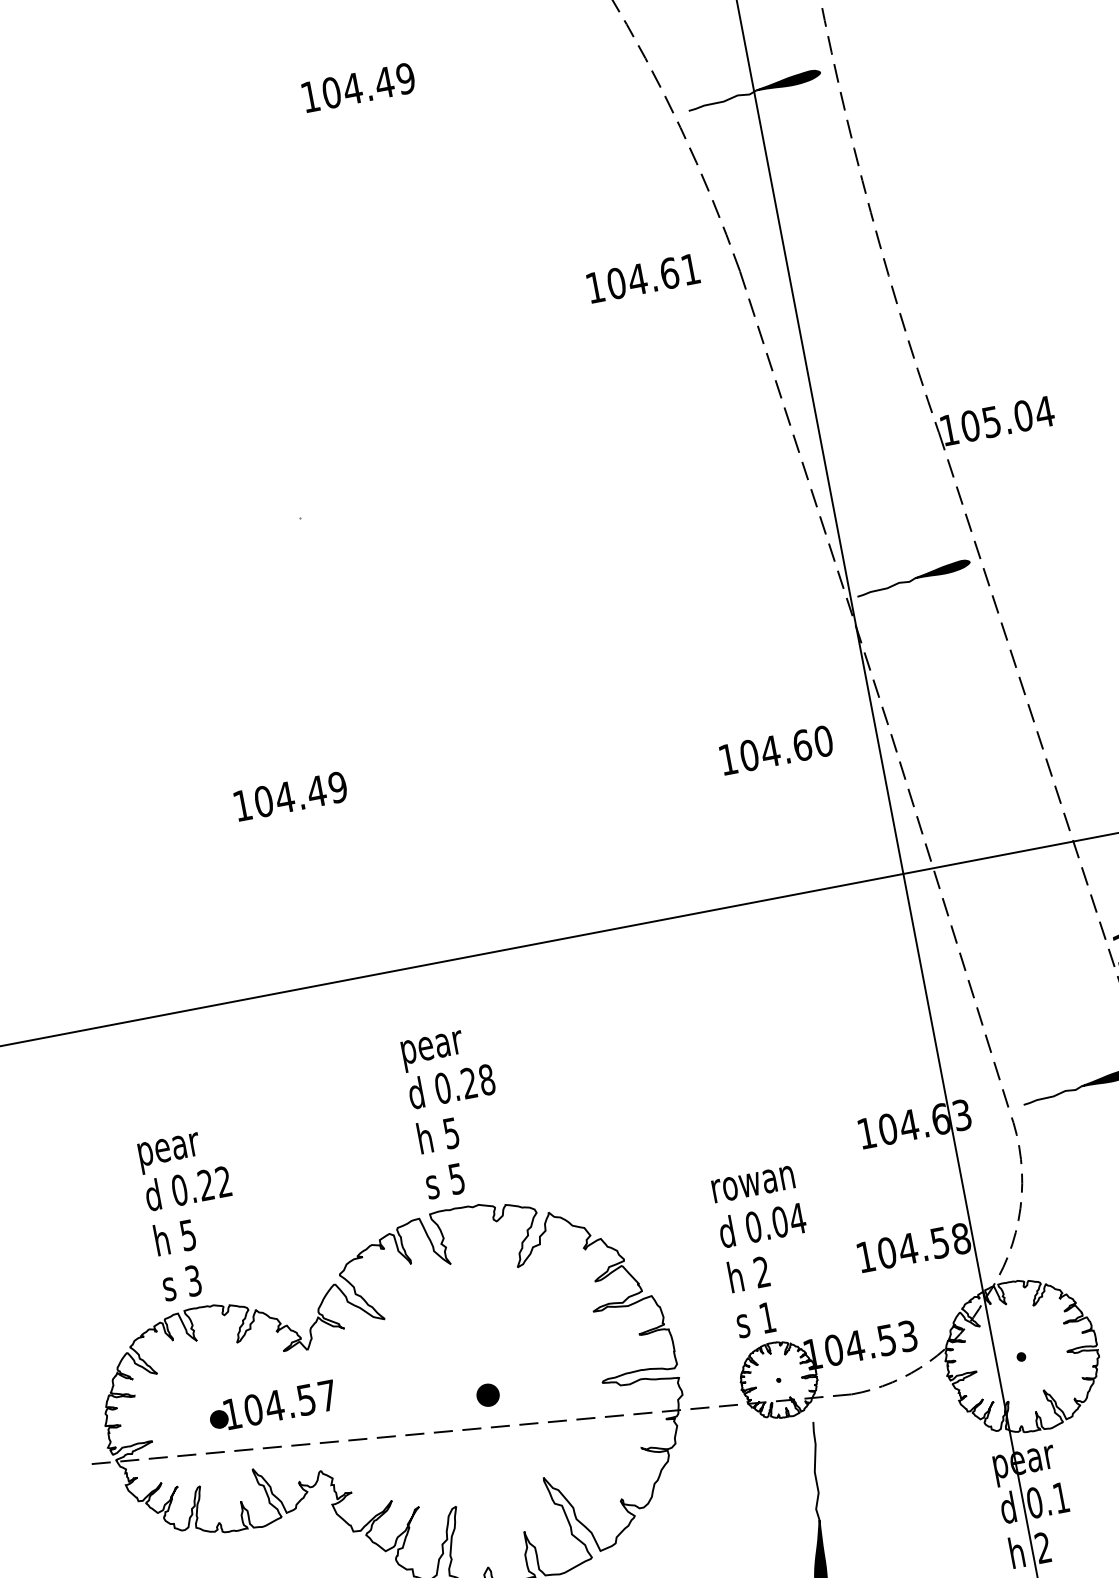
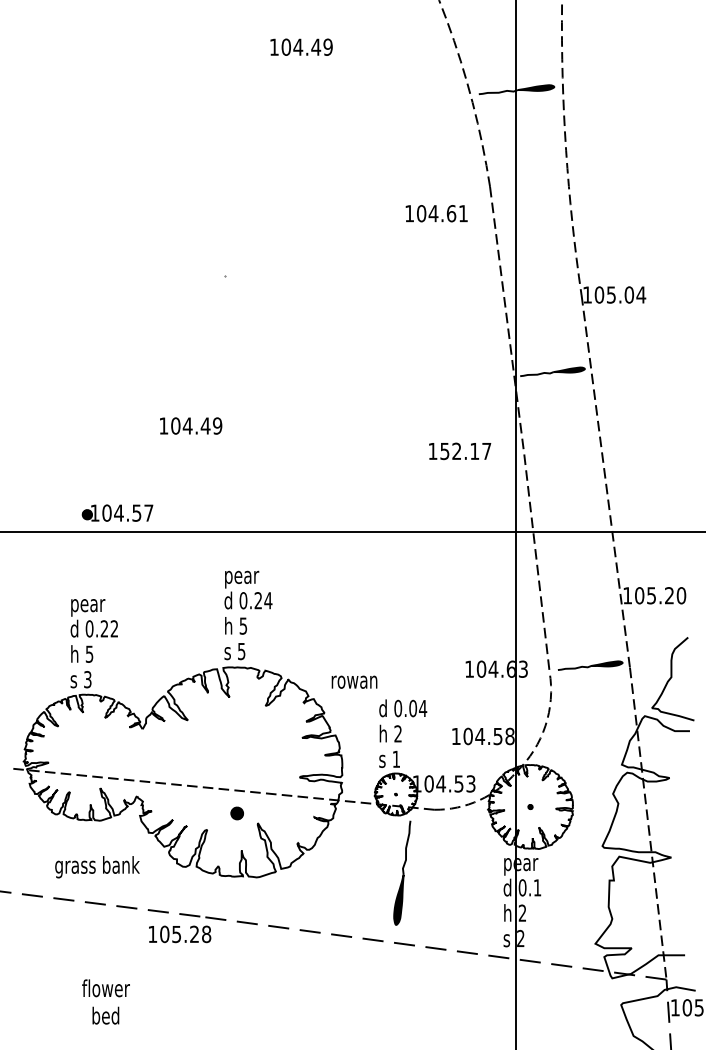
text: (642, 278) -> (436, 213), moved
text: (785, 748) -> (465, 451), 104.60 -> 152.17
text: (487, 1079) -> (268, 600), 0.28 -> 0.24
text: (753, 1183) -> (354, 681), moved
part: (486, 1395) -> (236, 813), moved
part: (271, 1405) -> (117, 512), moved

